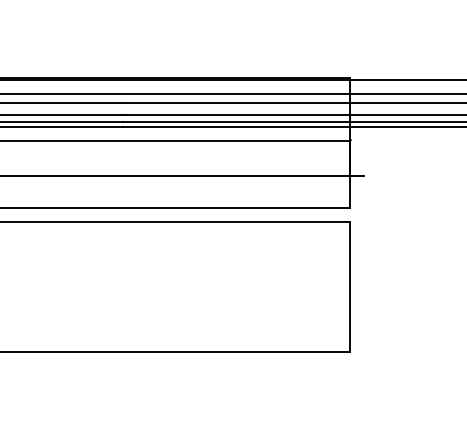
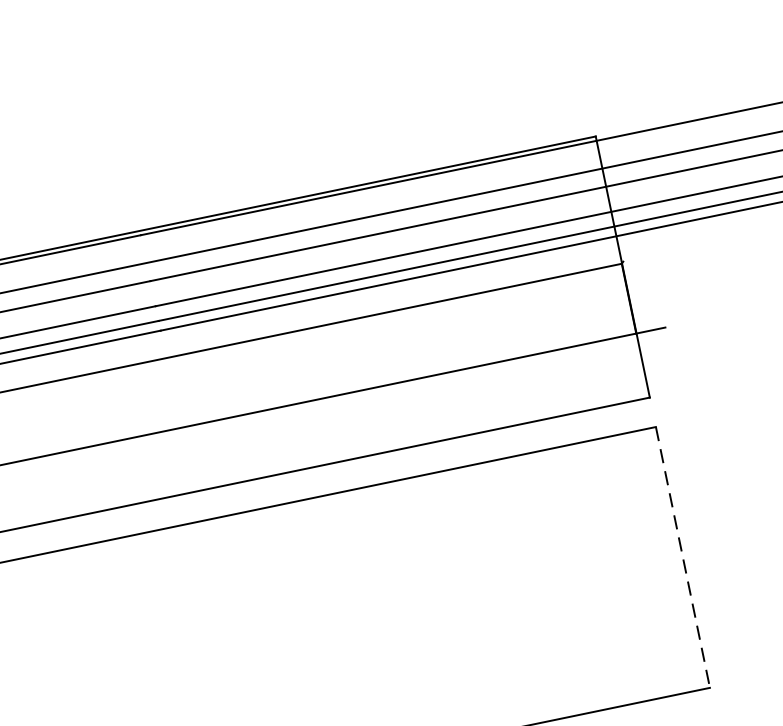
line: (350, 287) -> (683, 557), solid -> dashed

